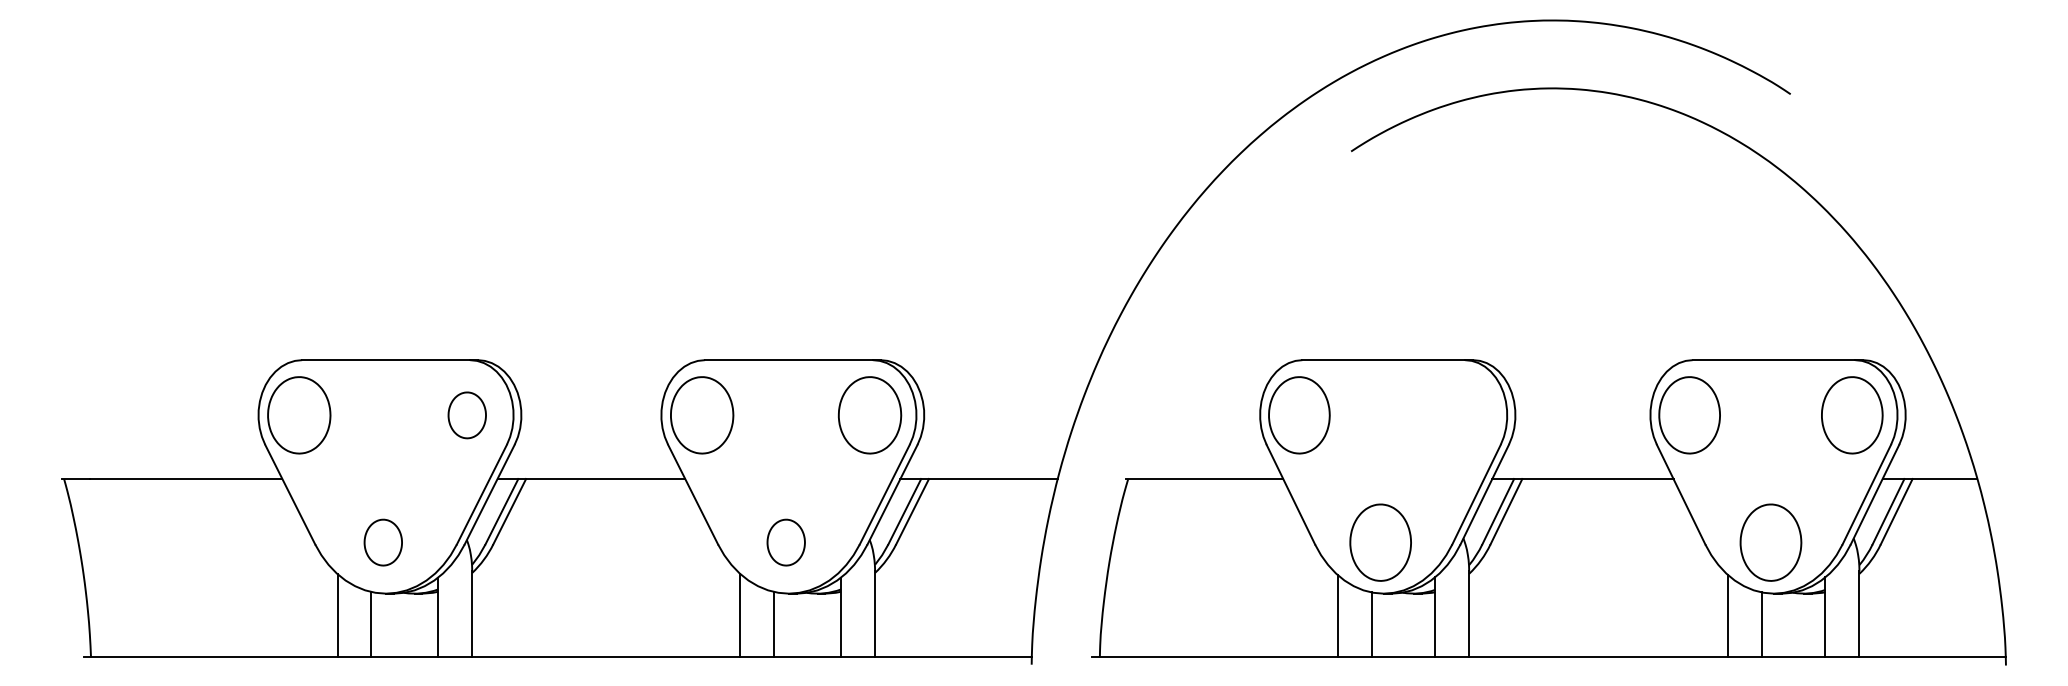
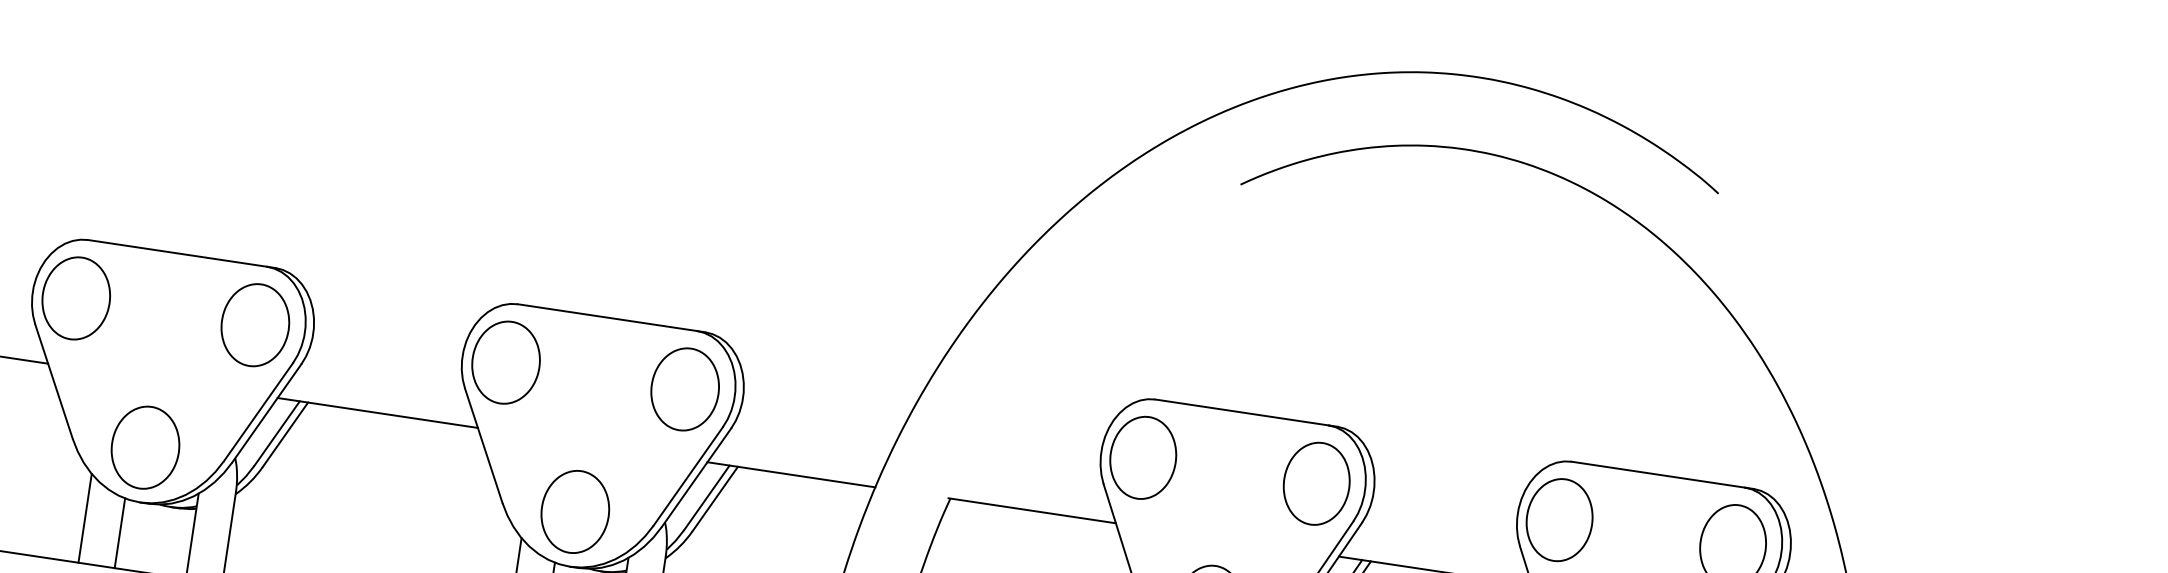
part: (467, 415) -> (255, 325), size x1.67
part: (1461, 415) -> (1316, 483), added
part: (383, 542) -> (145, 447), size x1.67
part: (786, 542) -> (575, 511), size x1.67

